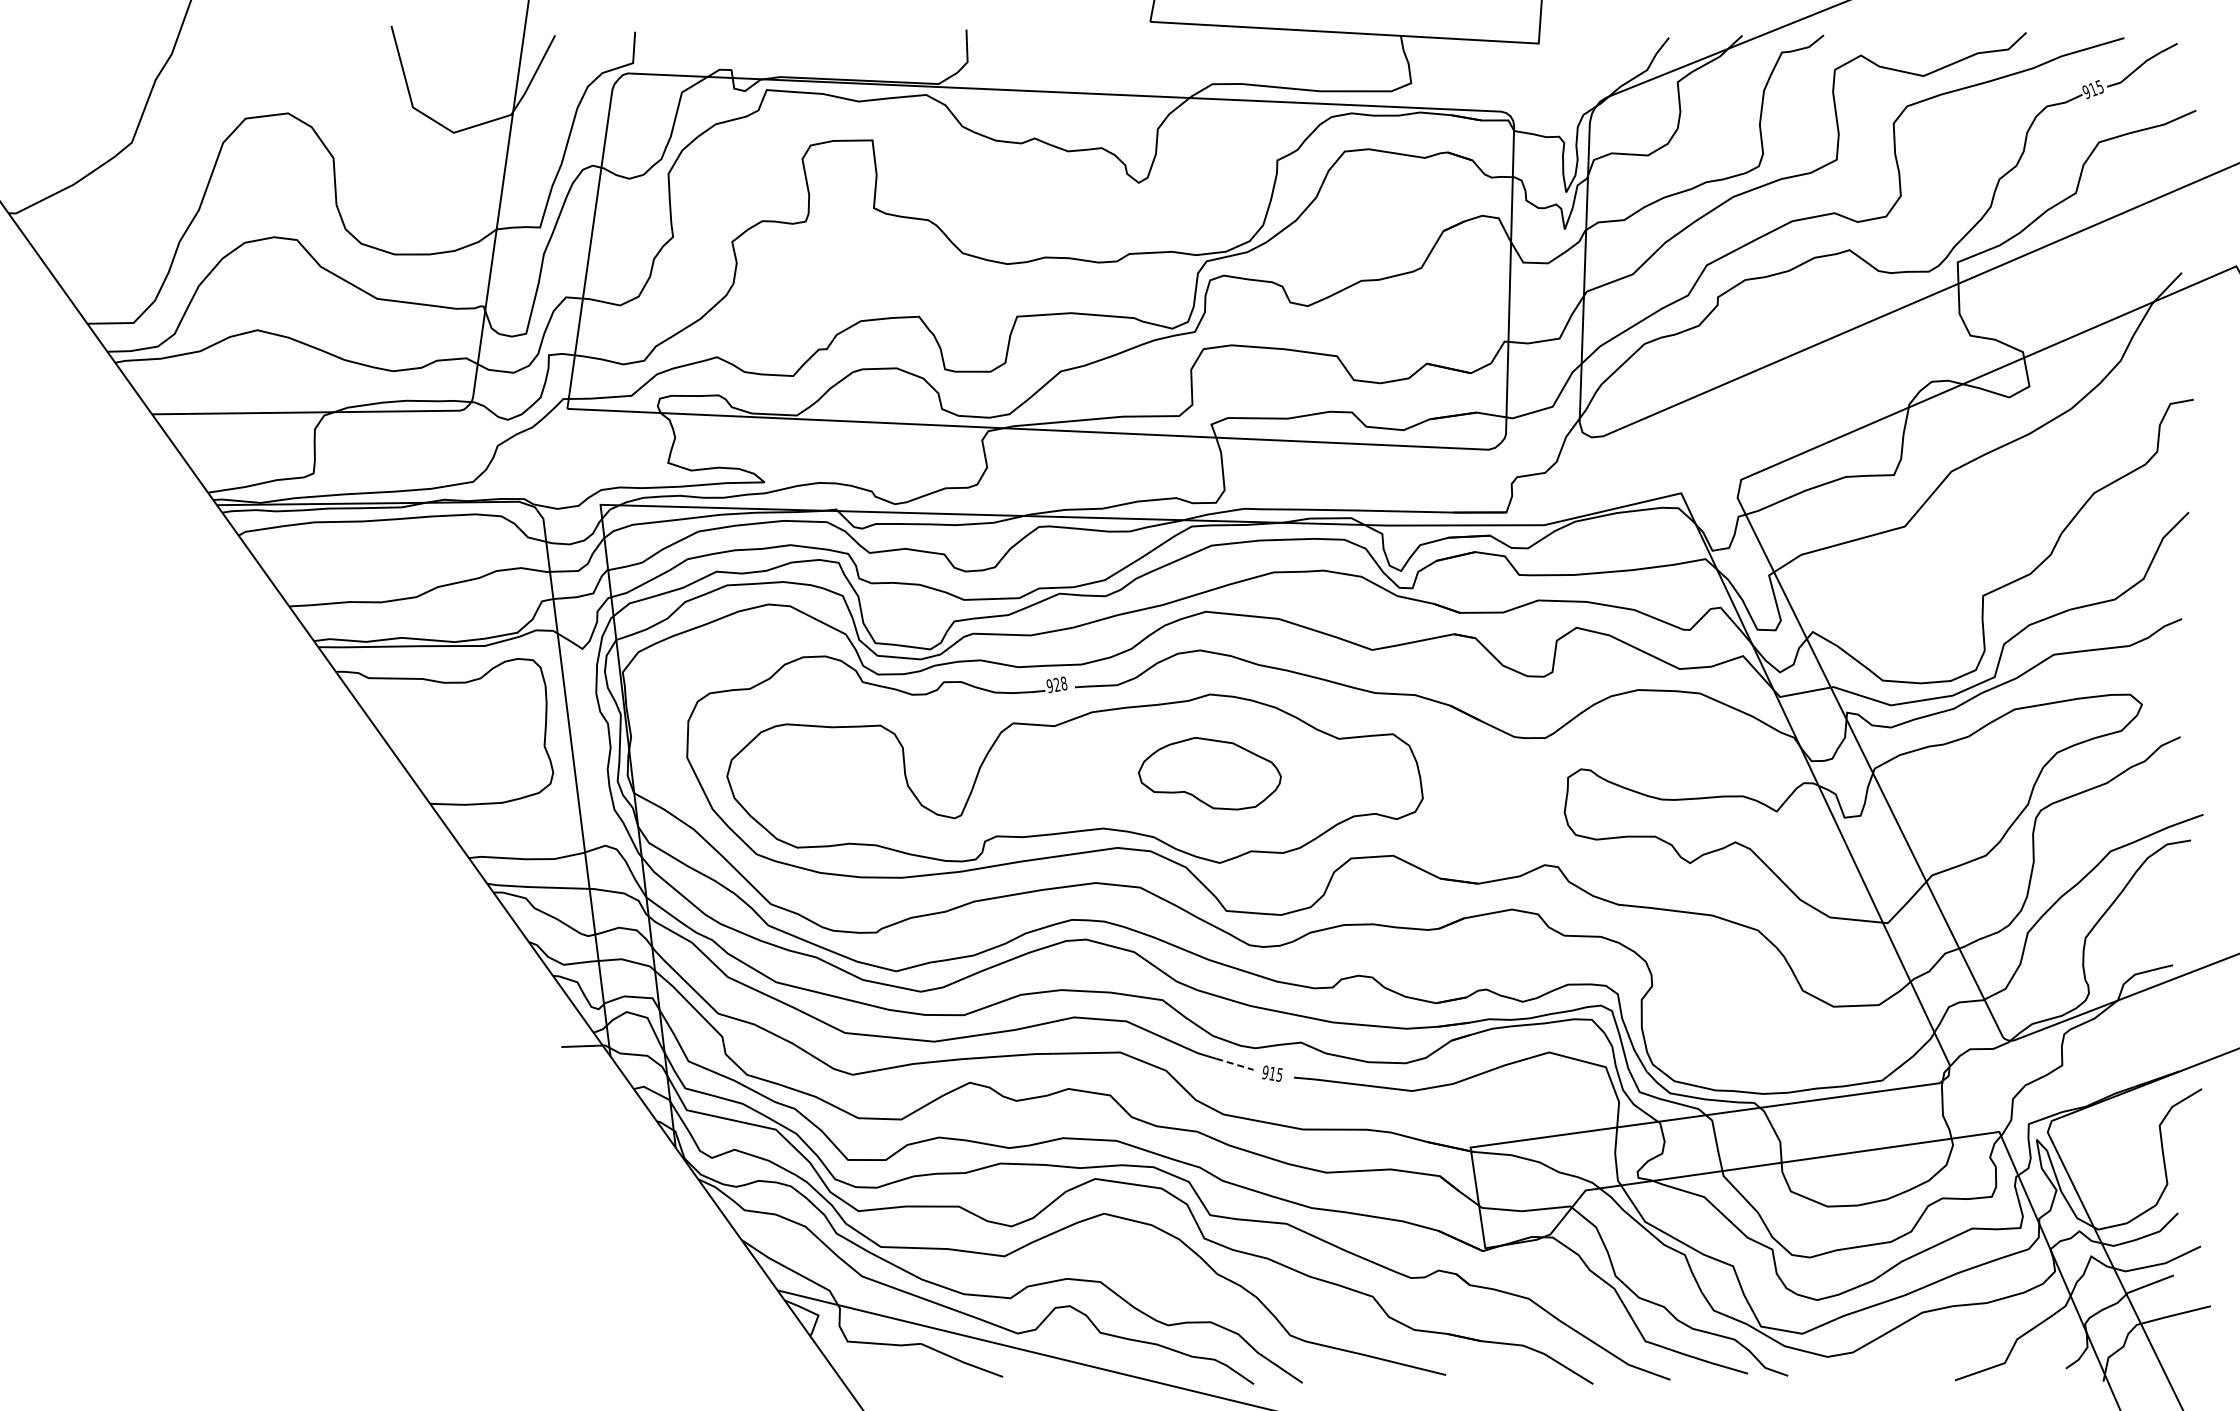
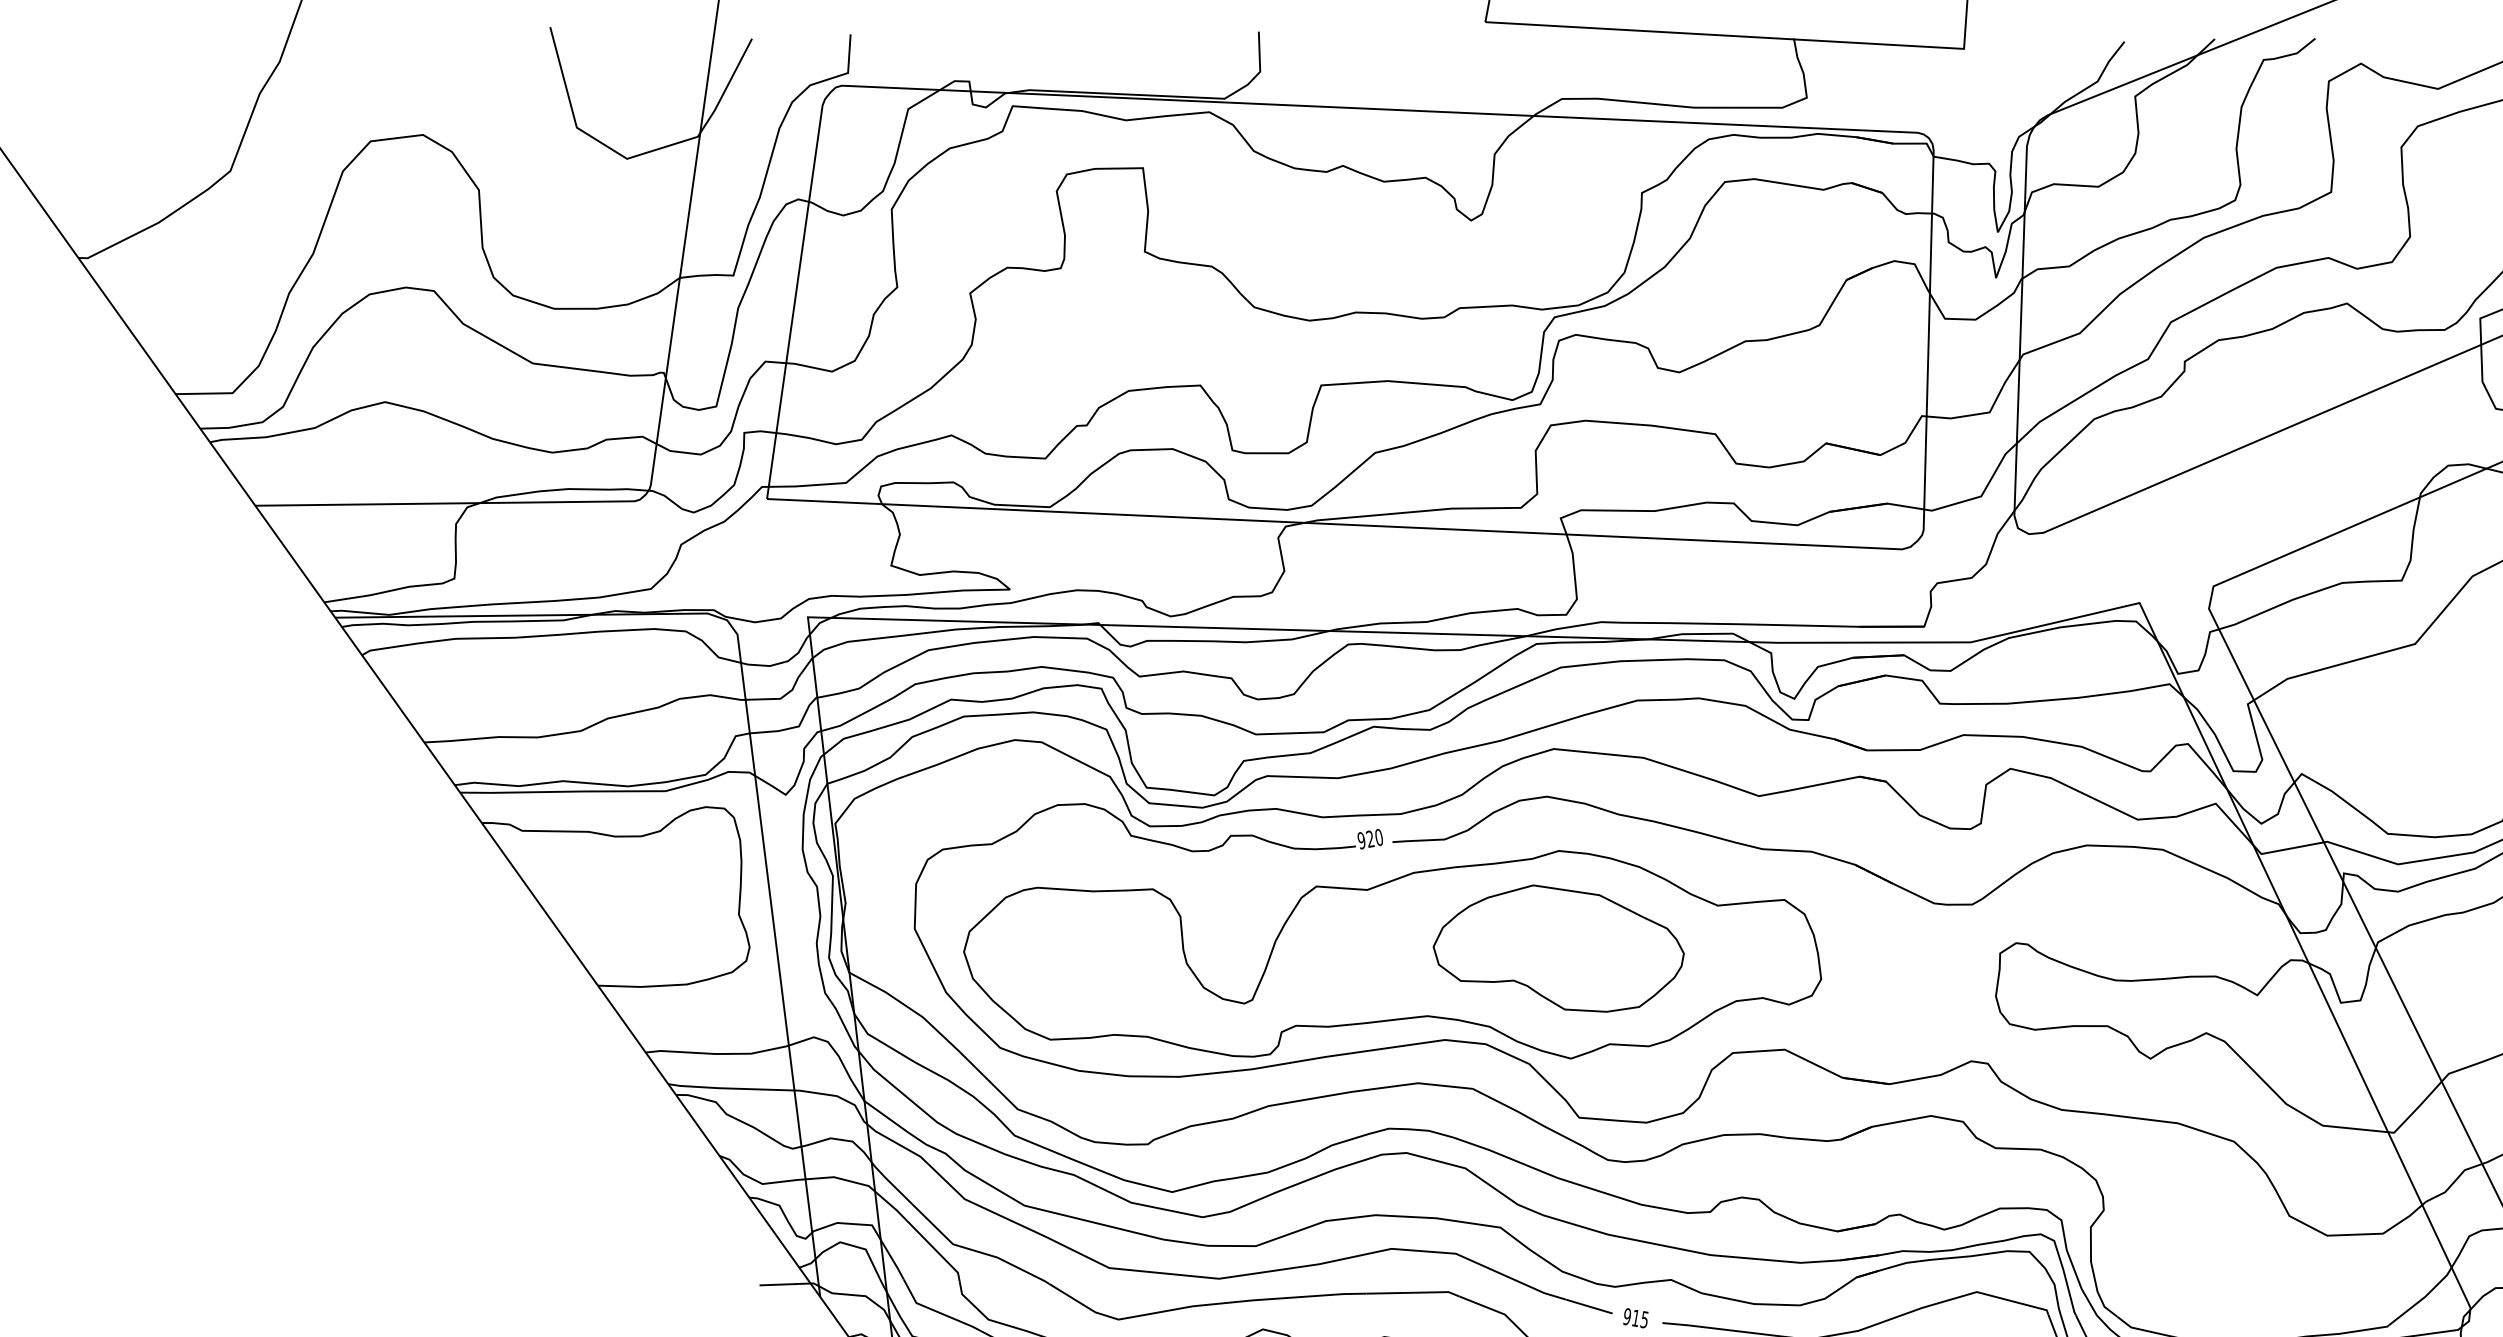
text: (1063, 683) -> (1378, 837), 928 -> 920
part: (1209, 773) -> (1558, 948), size x1.43
line: (1235, 1064) -> (1590, 1306), dashed -> solid

